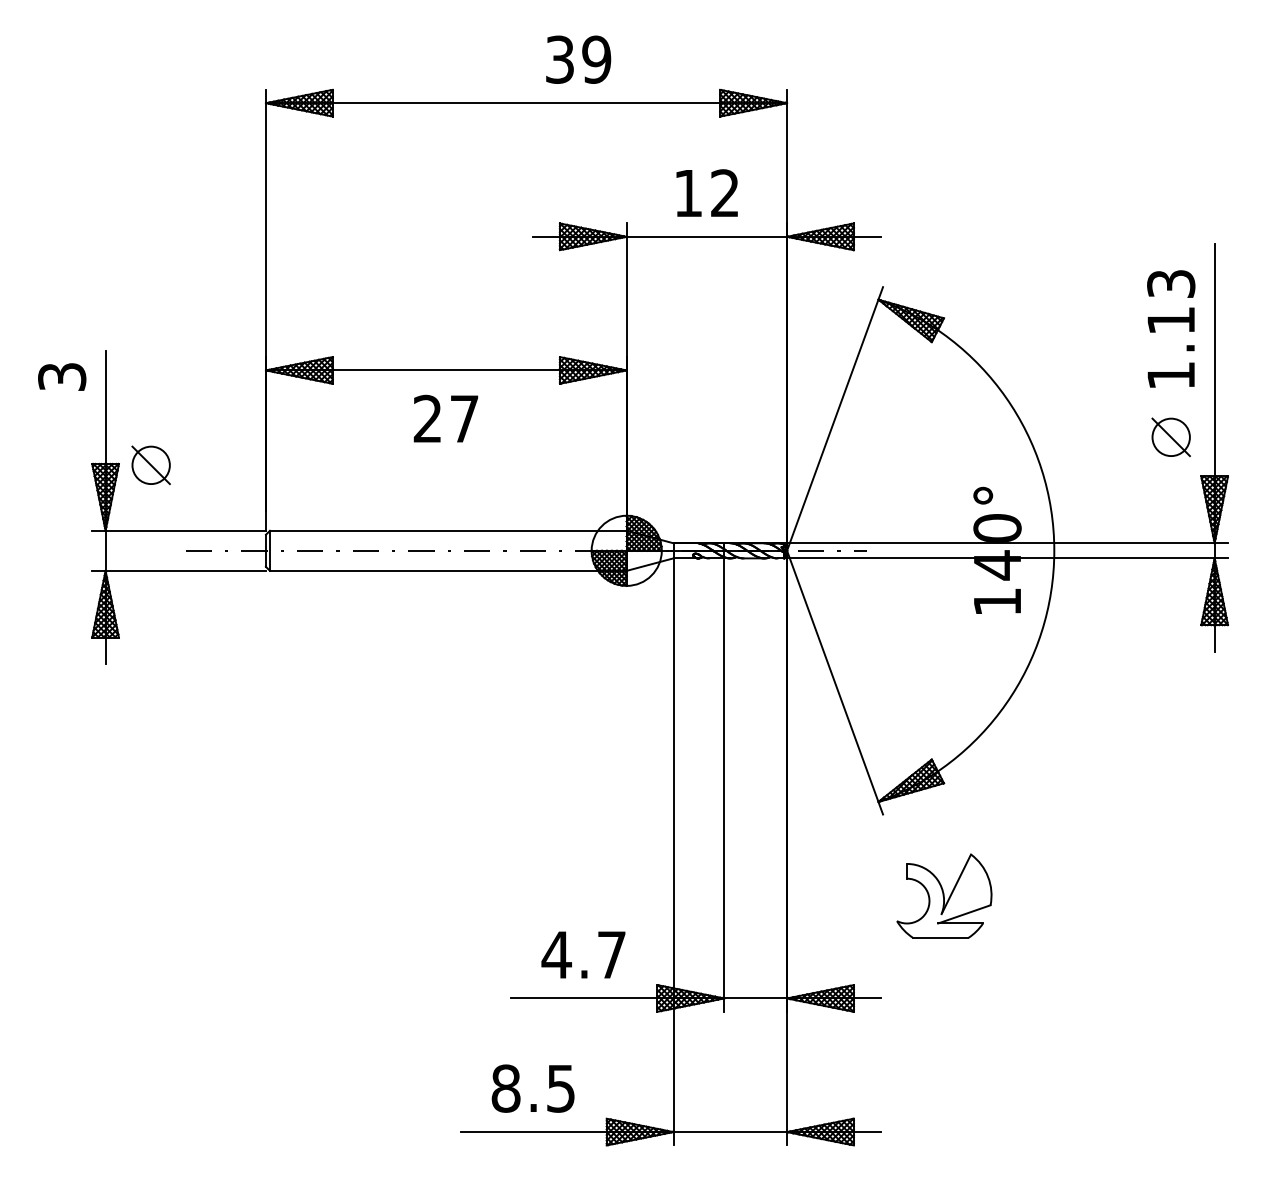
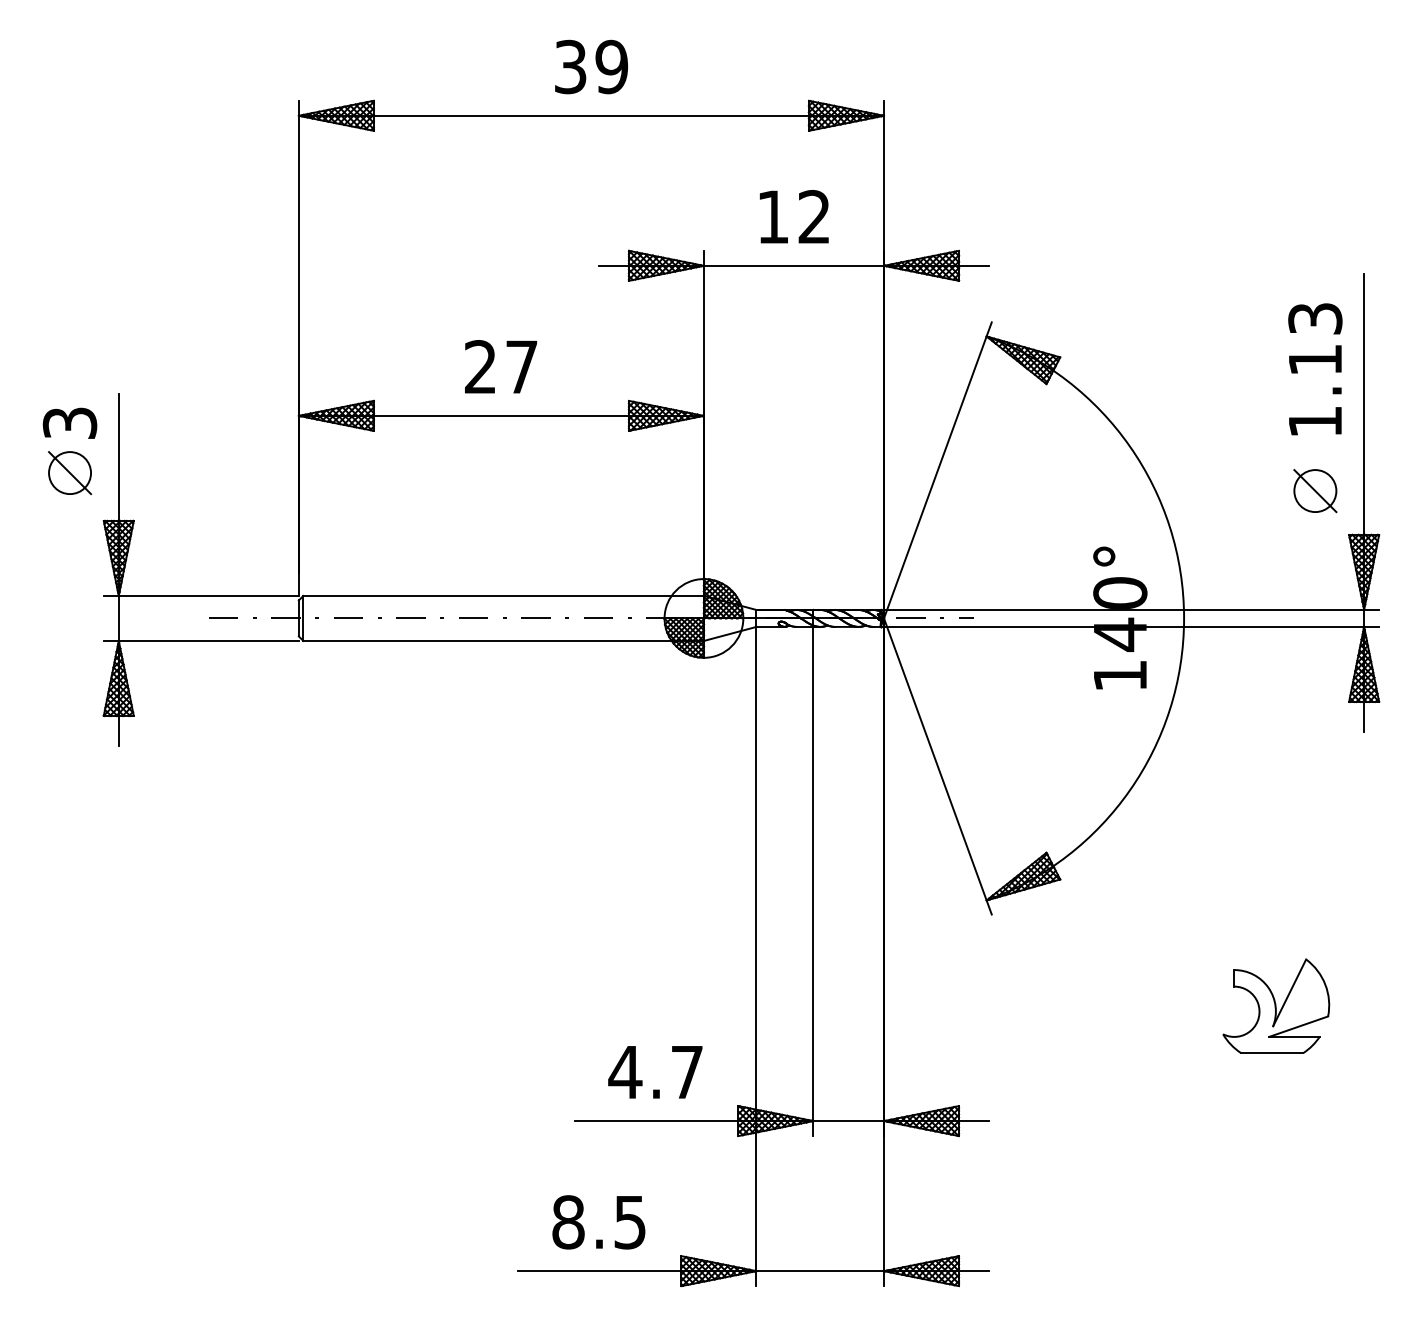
text: (578, 59) -> (591, 66), moved
text: (445, 418) -> (500, 366), moved
part: (150, 465) -> (69, 473), moved
part: (944, 895) -> (1276, 1005), moved

